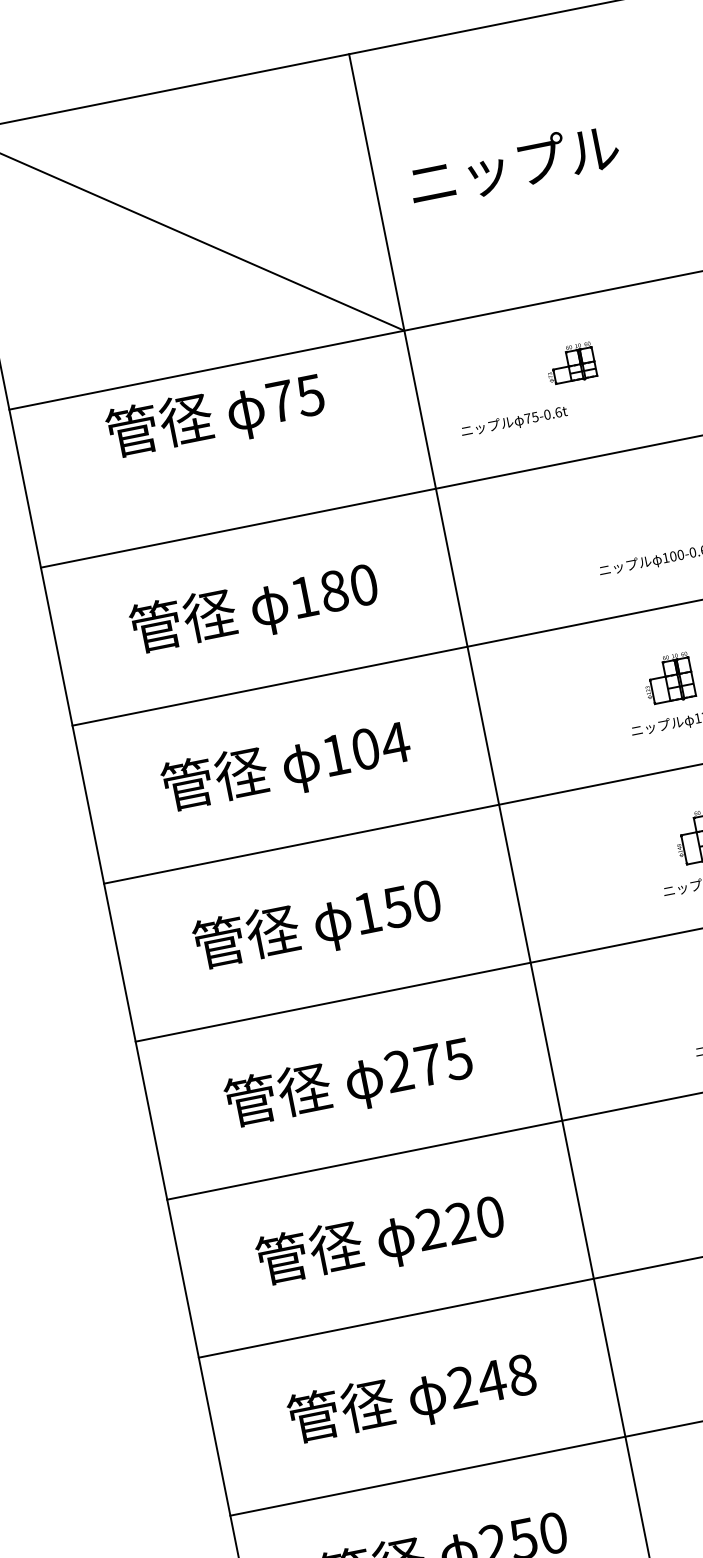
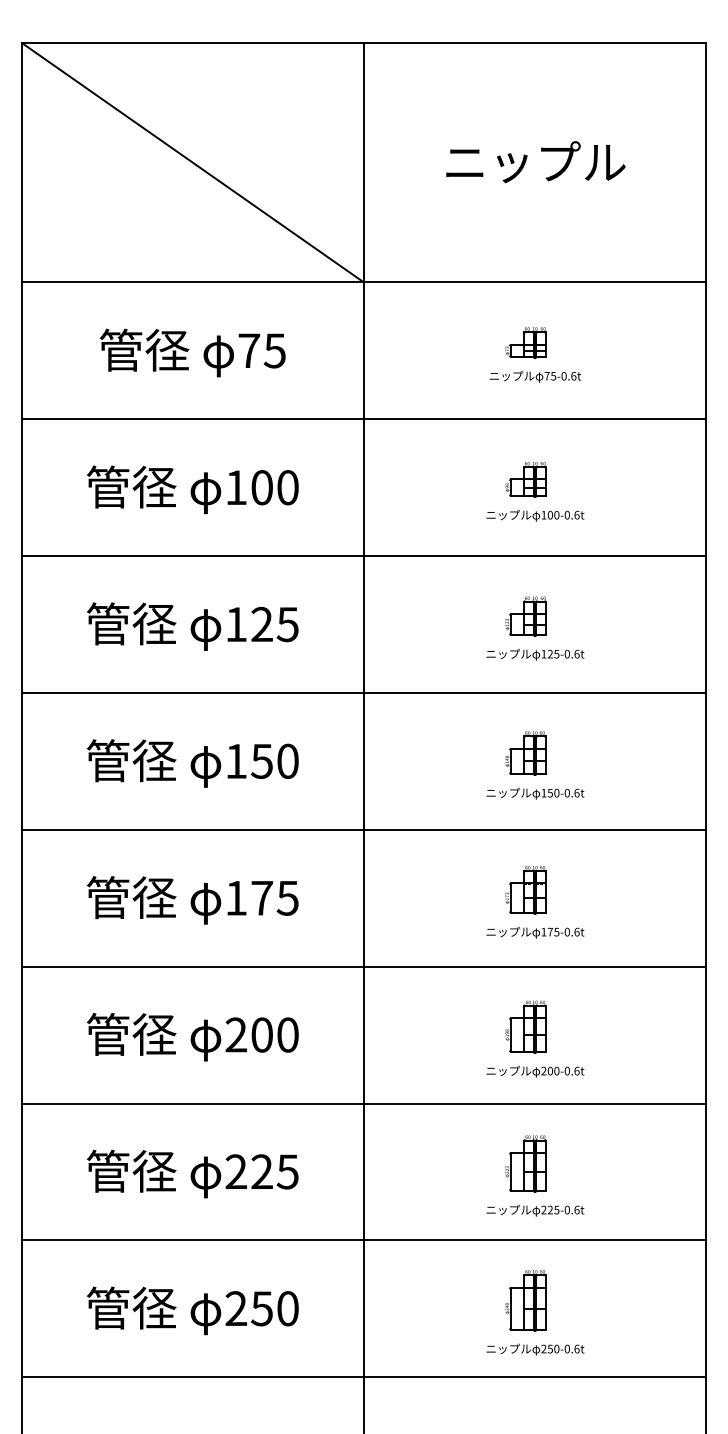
text: (513, 165) -> (535, 162), moved
part: (570, 363) -> (525, 342), moved
text: (215, 416) -> (192, 352), moved
text: (513, 421) -> (534, 376), moved
part: (636, 520) -> (525, 479), added
text: (333, 591) -> (261, 487), 180 -> 100
text: (381, 746) -> (275, 624), 104 -> 125
text: (399, 1070) -> (236, 897), 275 -> 175
text: (459, 1222) -> (261, 1034), 220 -> 200
text: (506, 1377) -> (274, 1171), 248 -> 225

